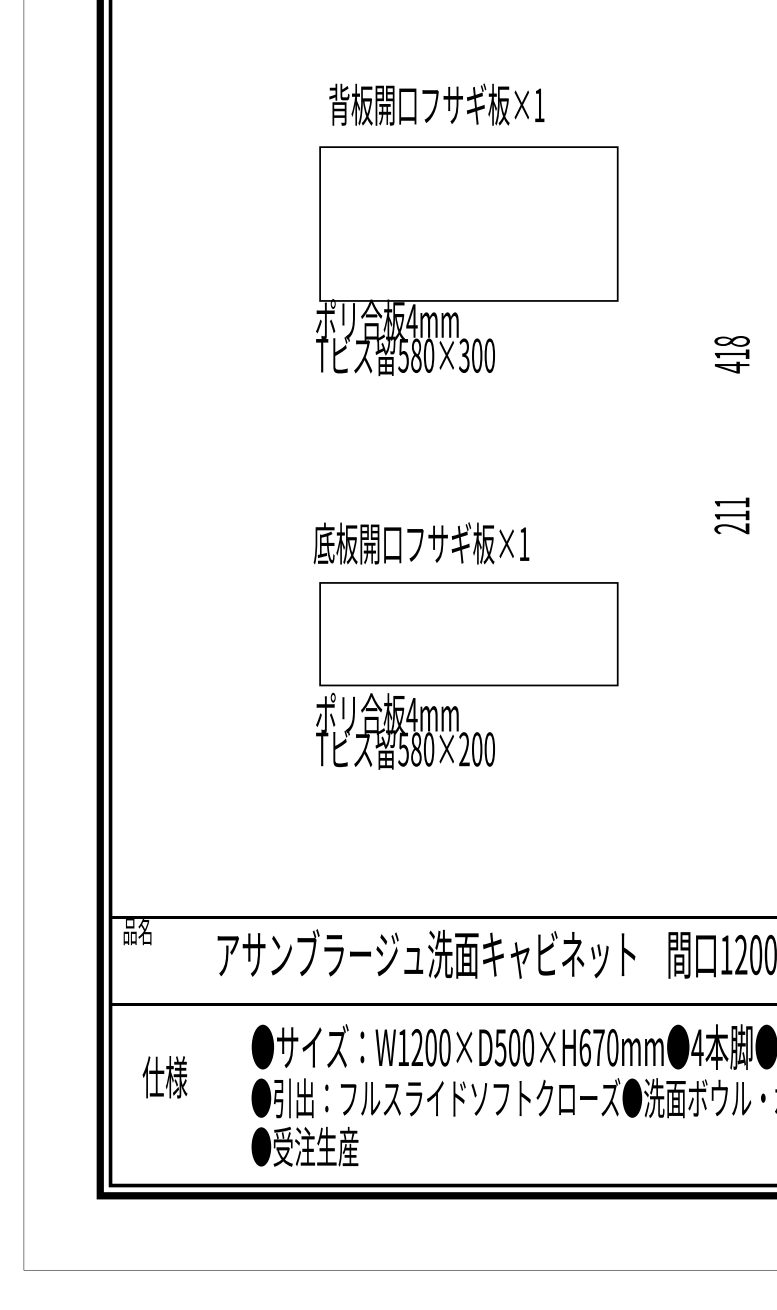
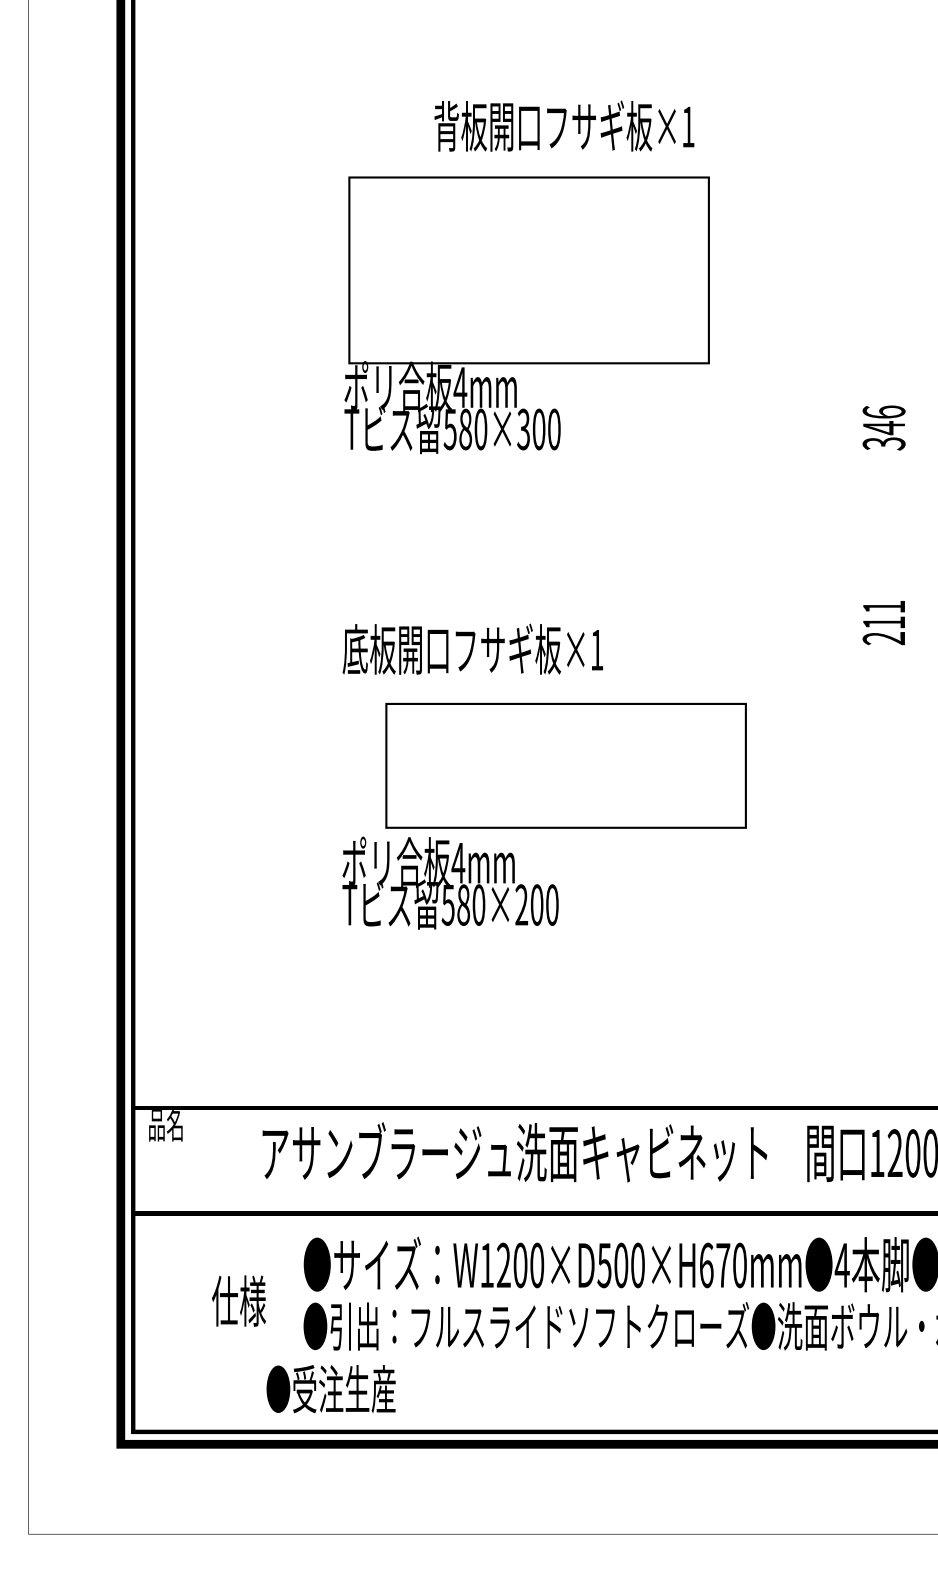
text: (436, 104) -> (564, 125), moved
text: (466, 261) -> (526, 315), moved
text: (731, 354) -> (883, 427), 418 -> 346
text: (421, 542) -> (472, 648), moved
text: (405, 730) -> (450, 882), moved
text: (164, 1076) -> (238, 1300), moved
text: (304, 1147) -> (330, 1389), moved

